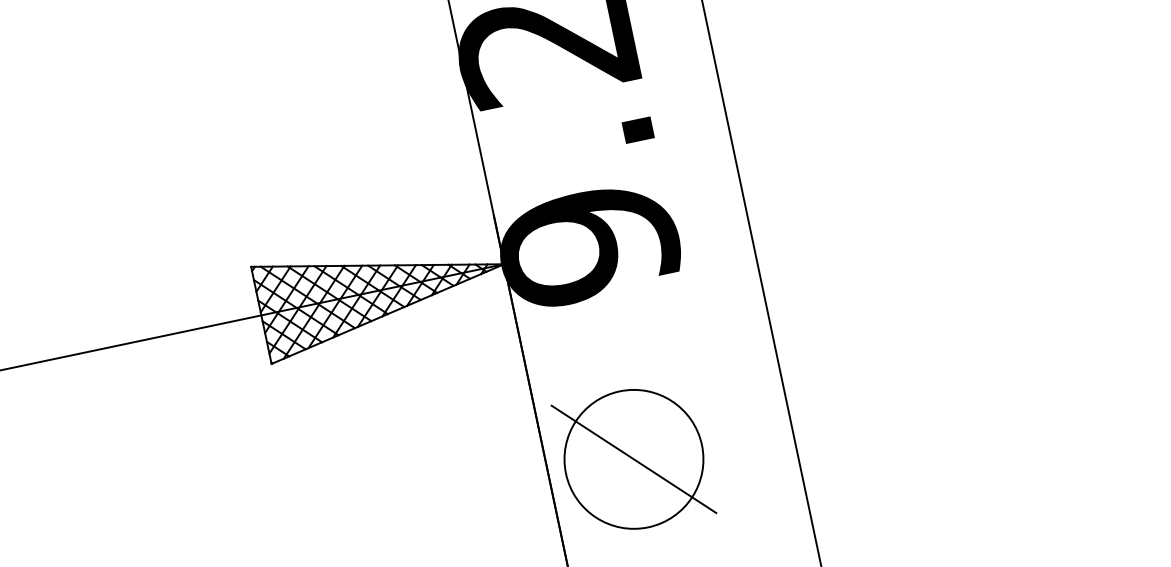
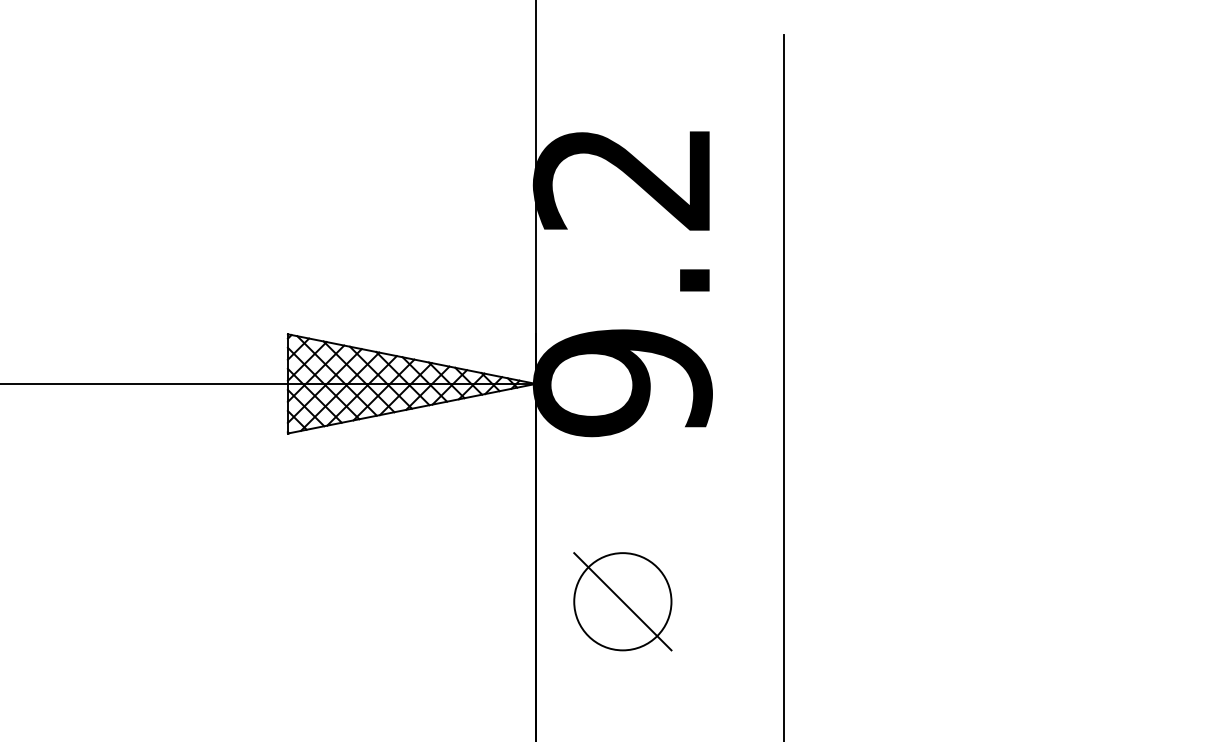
part: (633, 459) -> (622, 601), size x0.7

